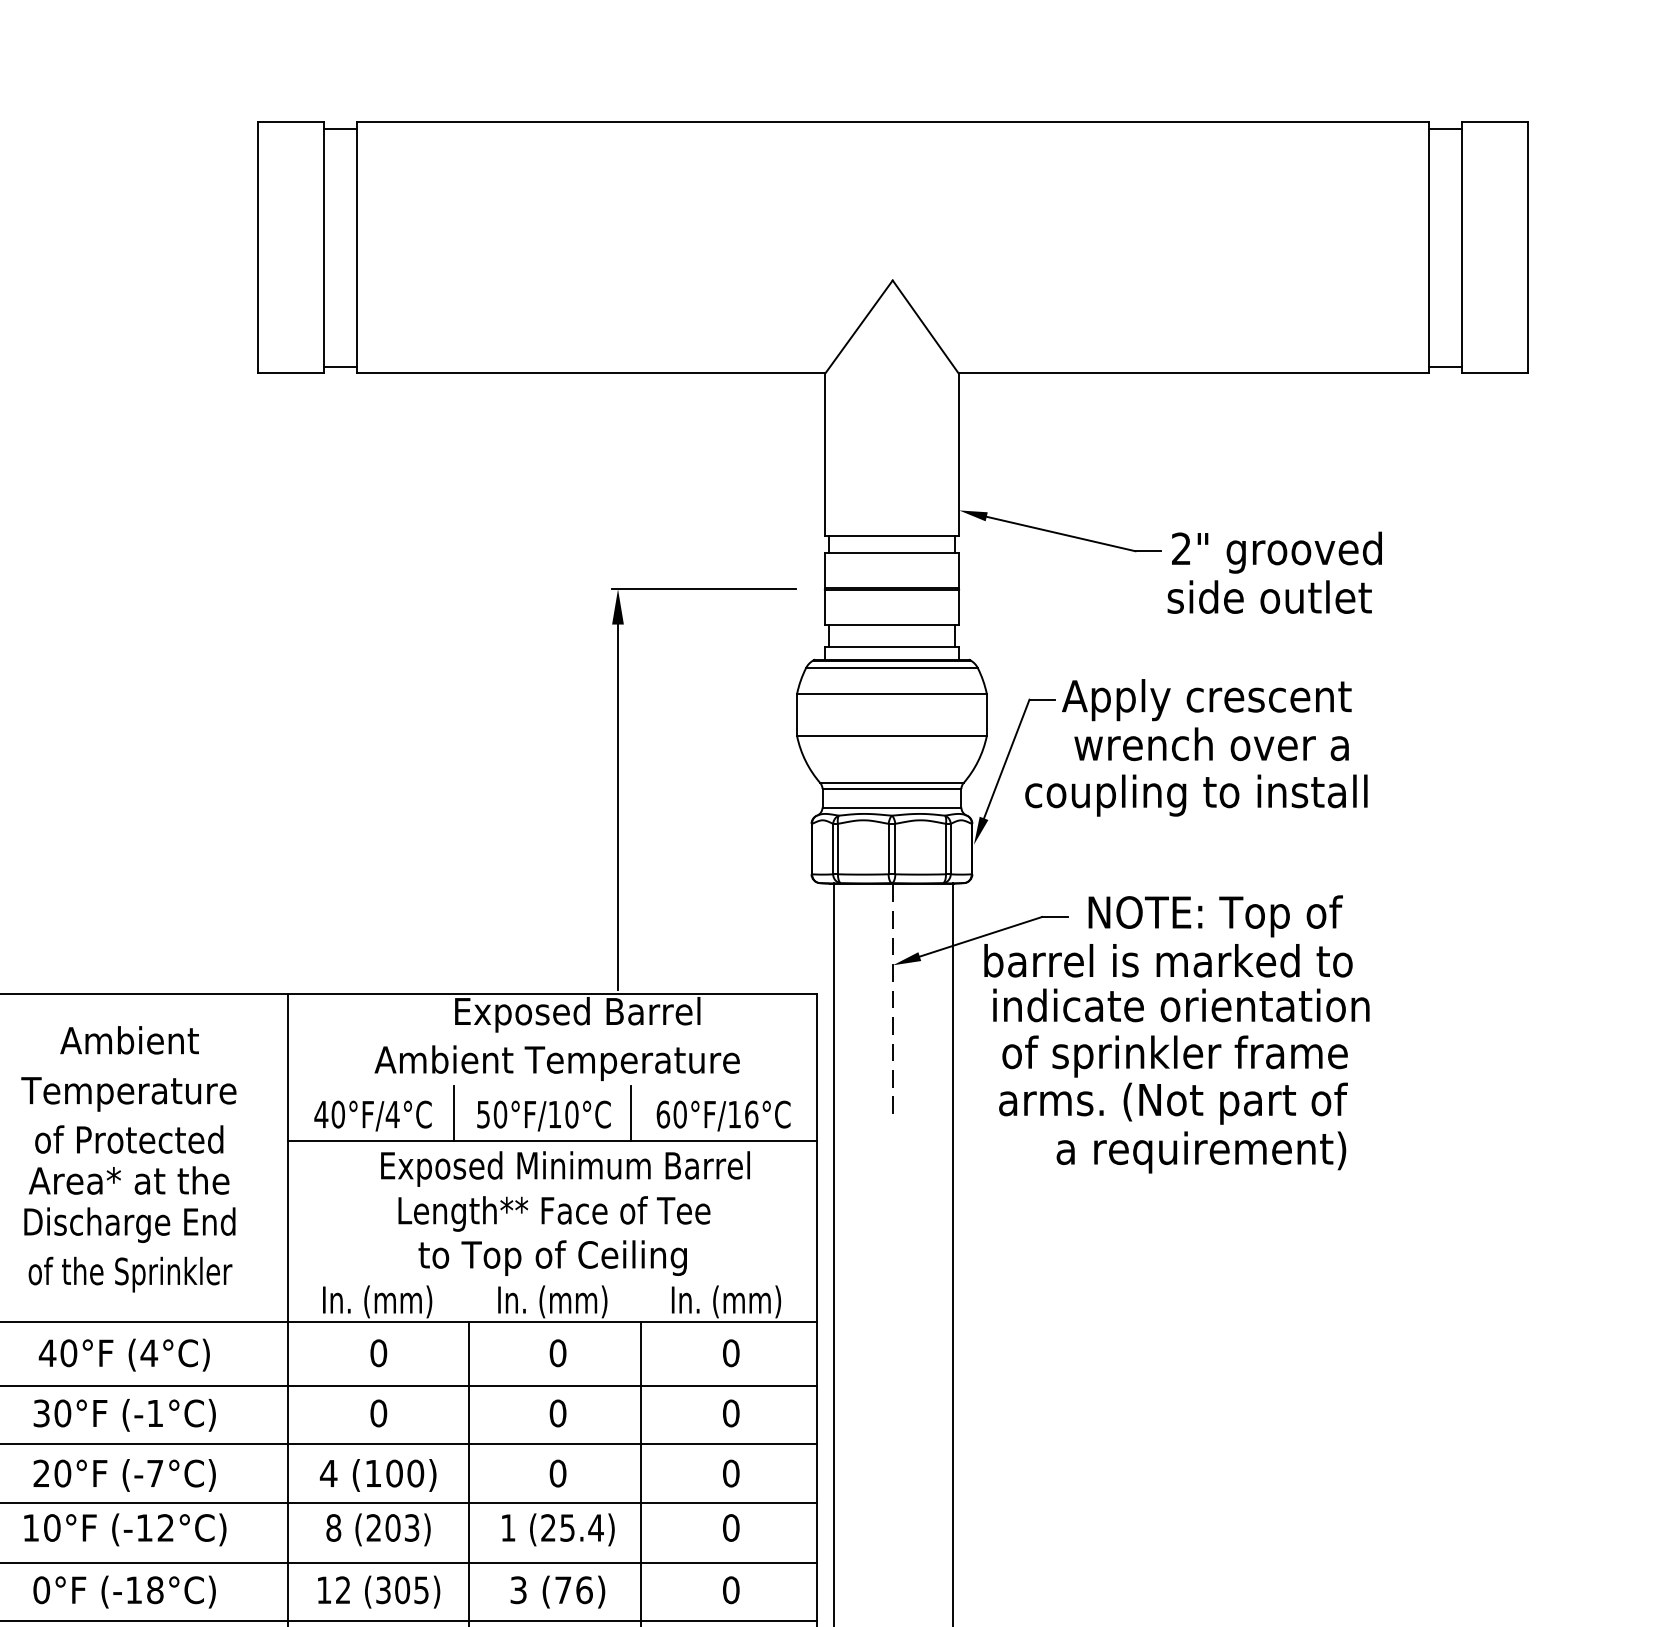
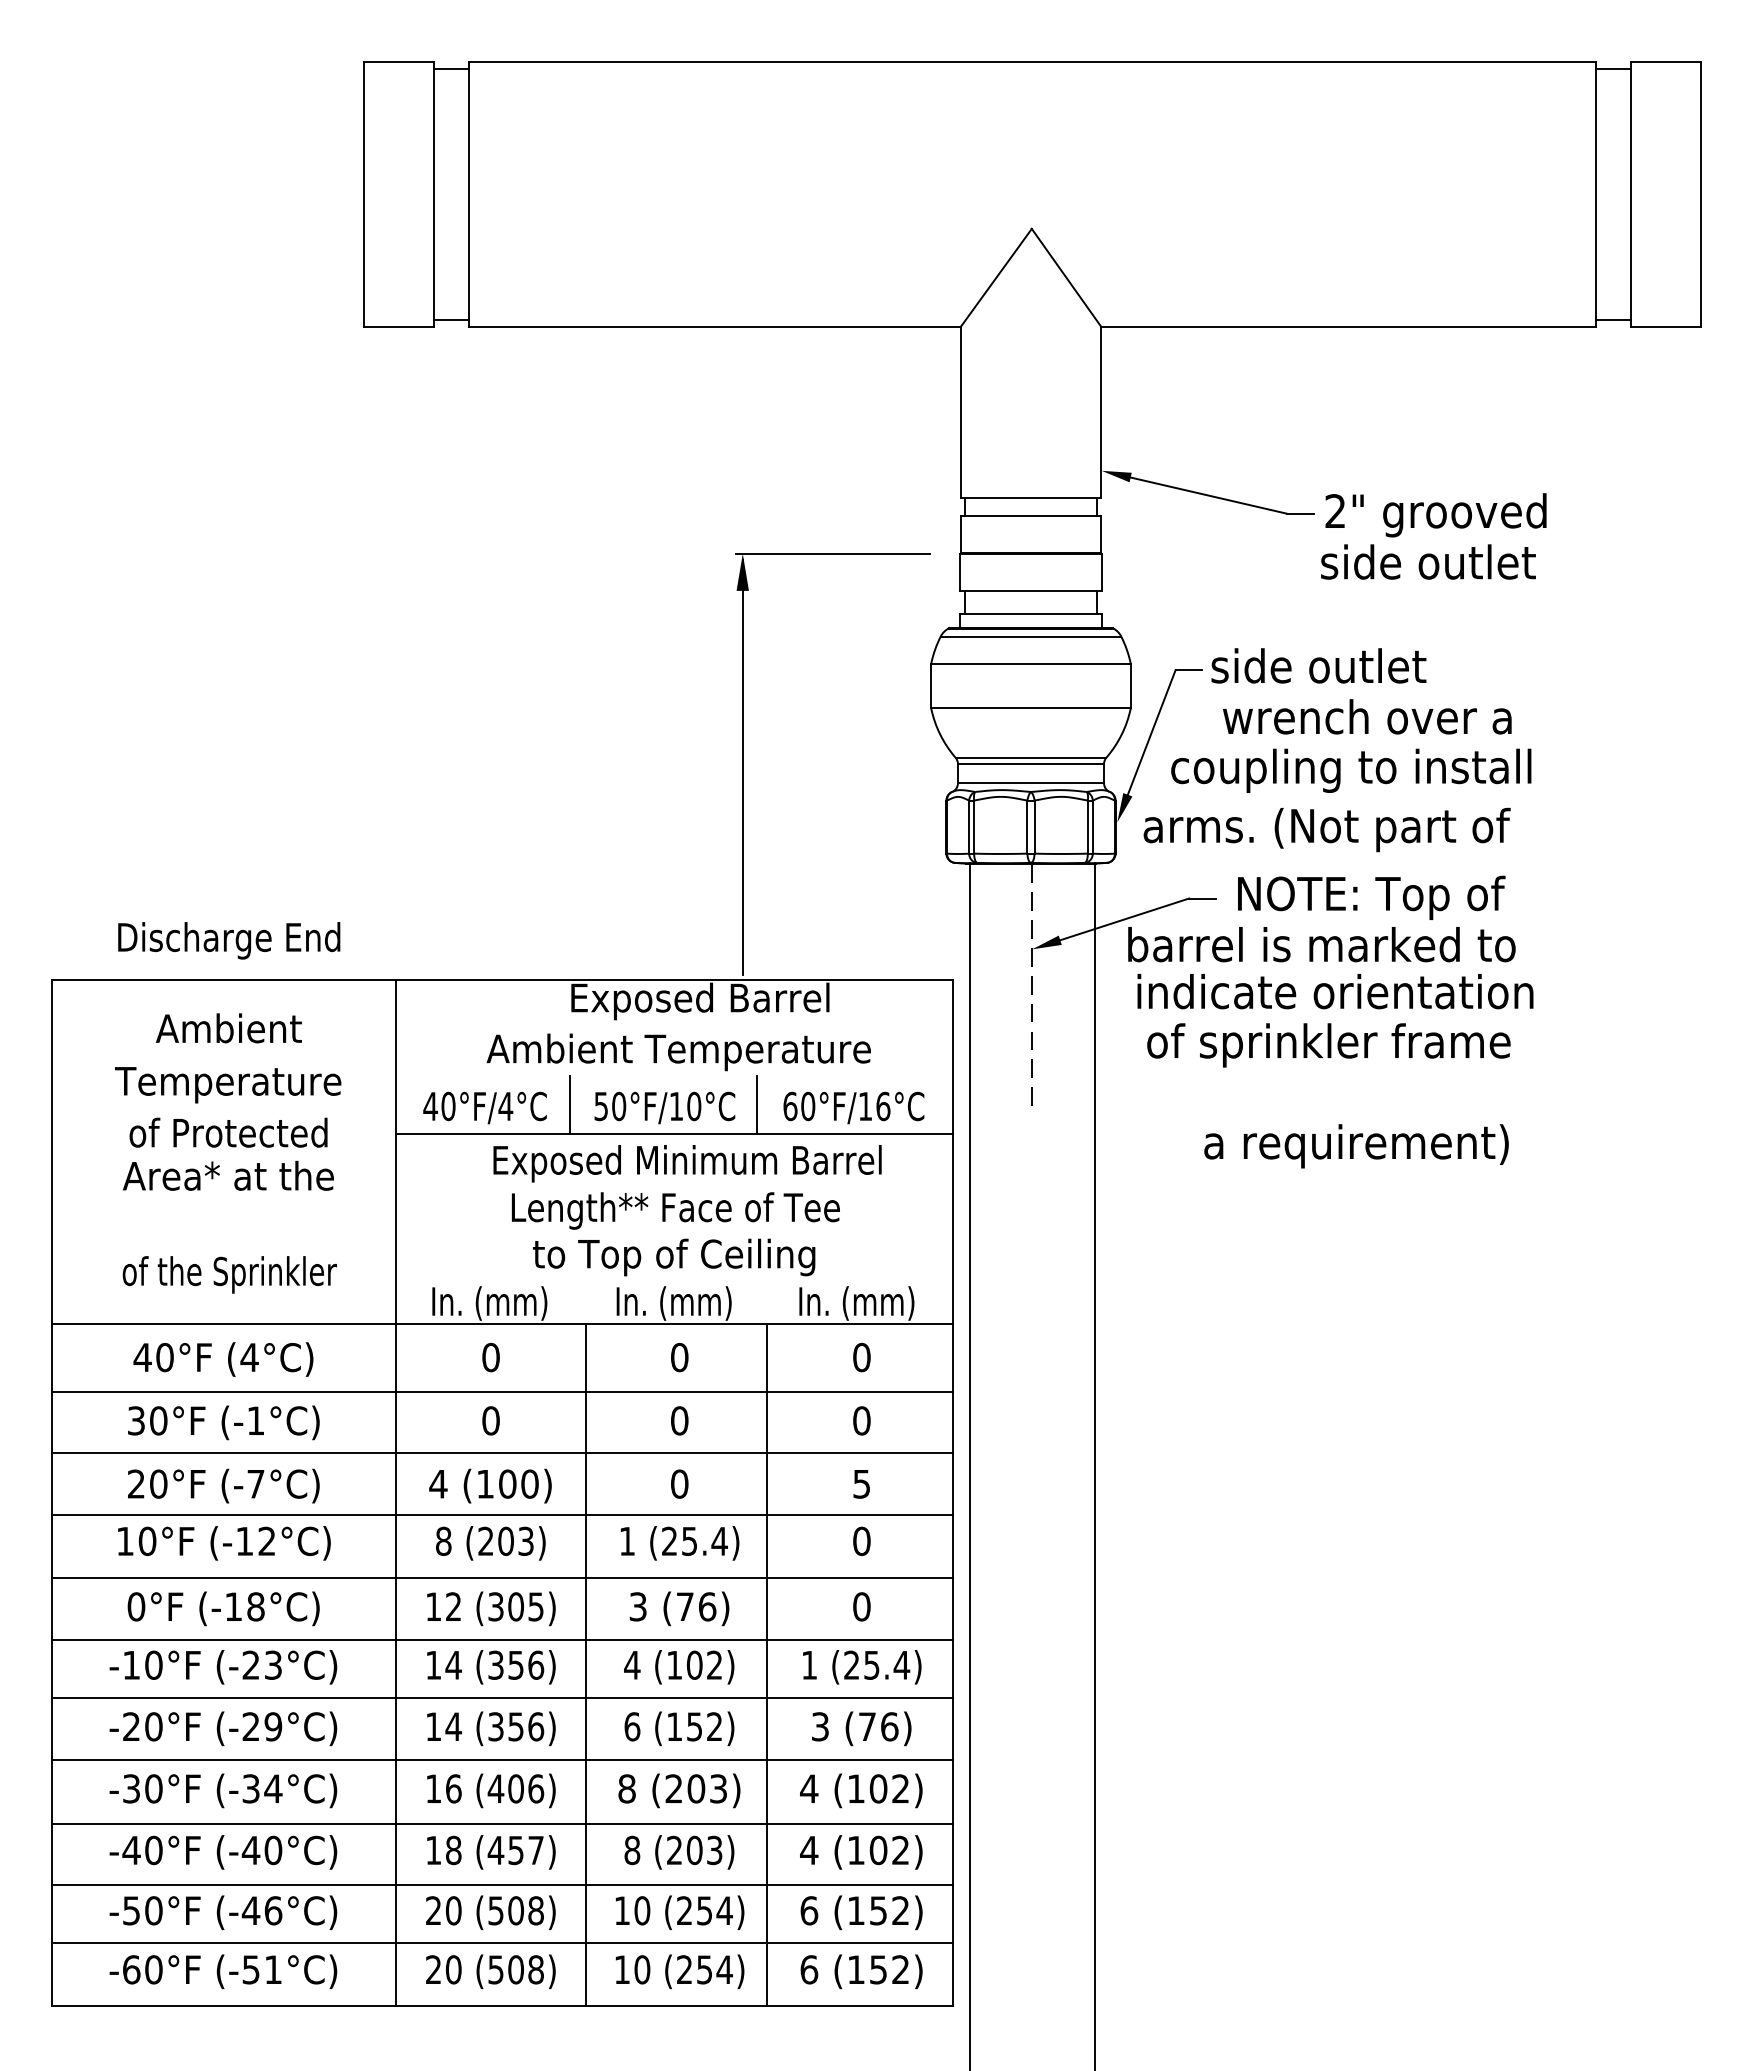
text: (1206, 700) -> (1361, 670), Apply crescent -> side outlet
text: (1172, 1103) -> (1326, 829), moved
text: (130, 1224) -> (229, 940), moved
text: (730, 1472) -> (861, 1483), 0 -> 5

